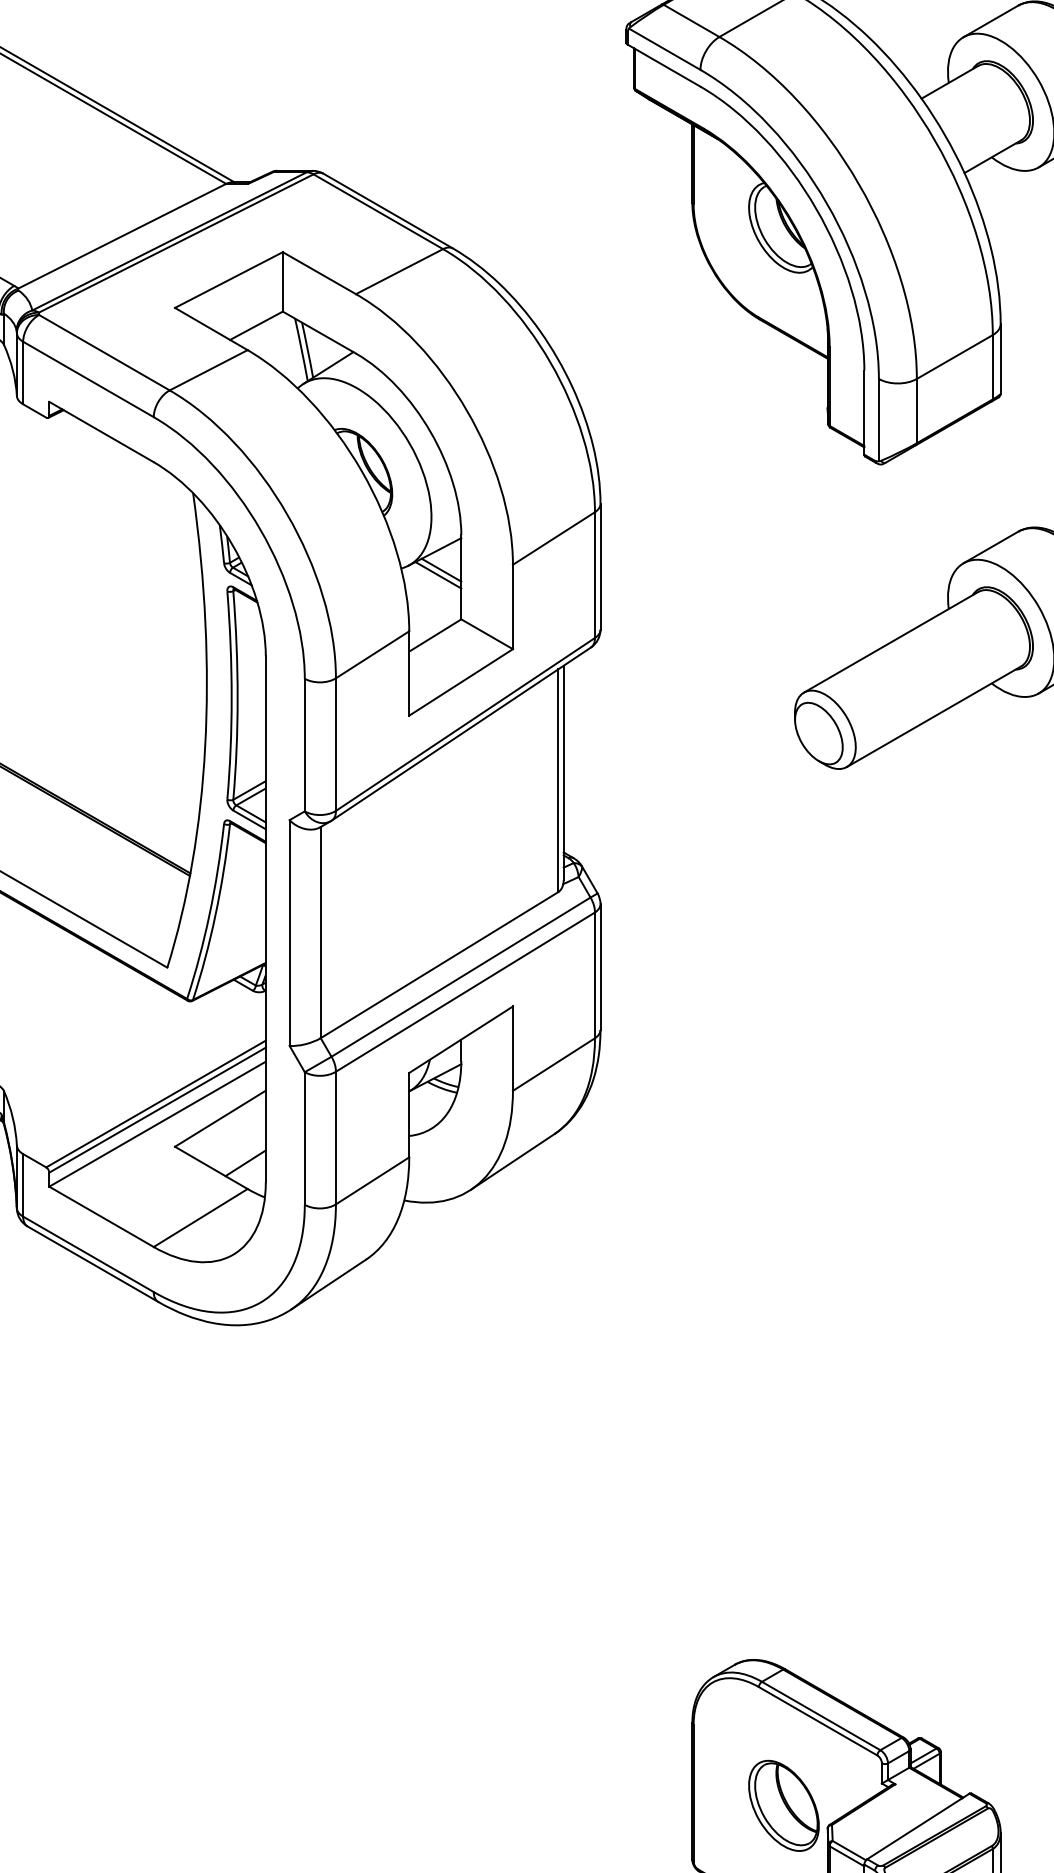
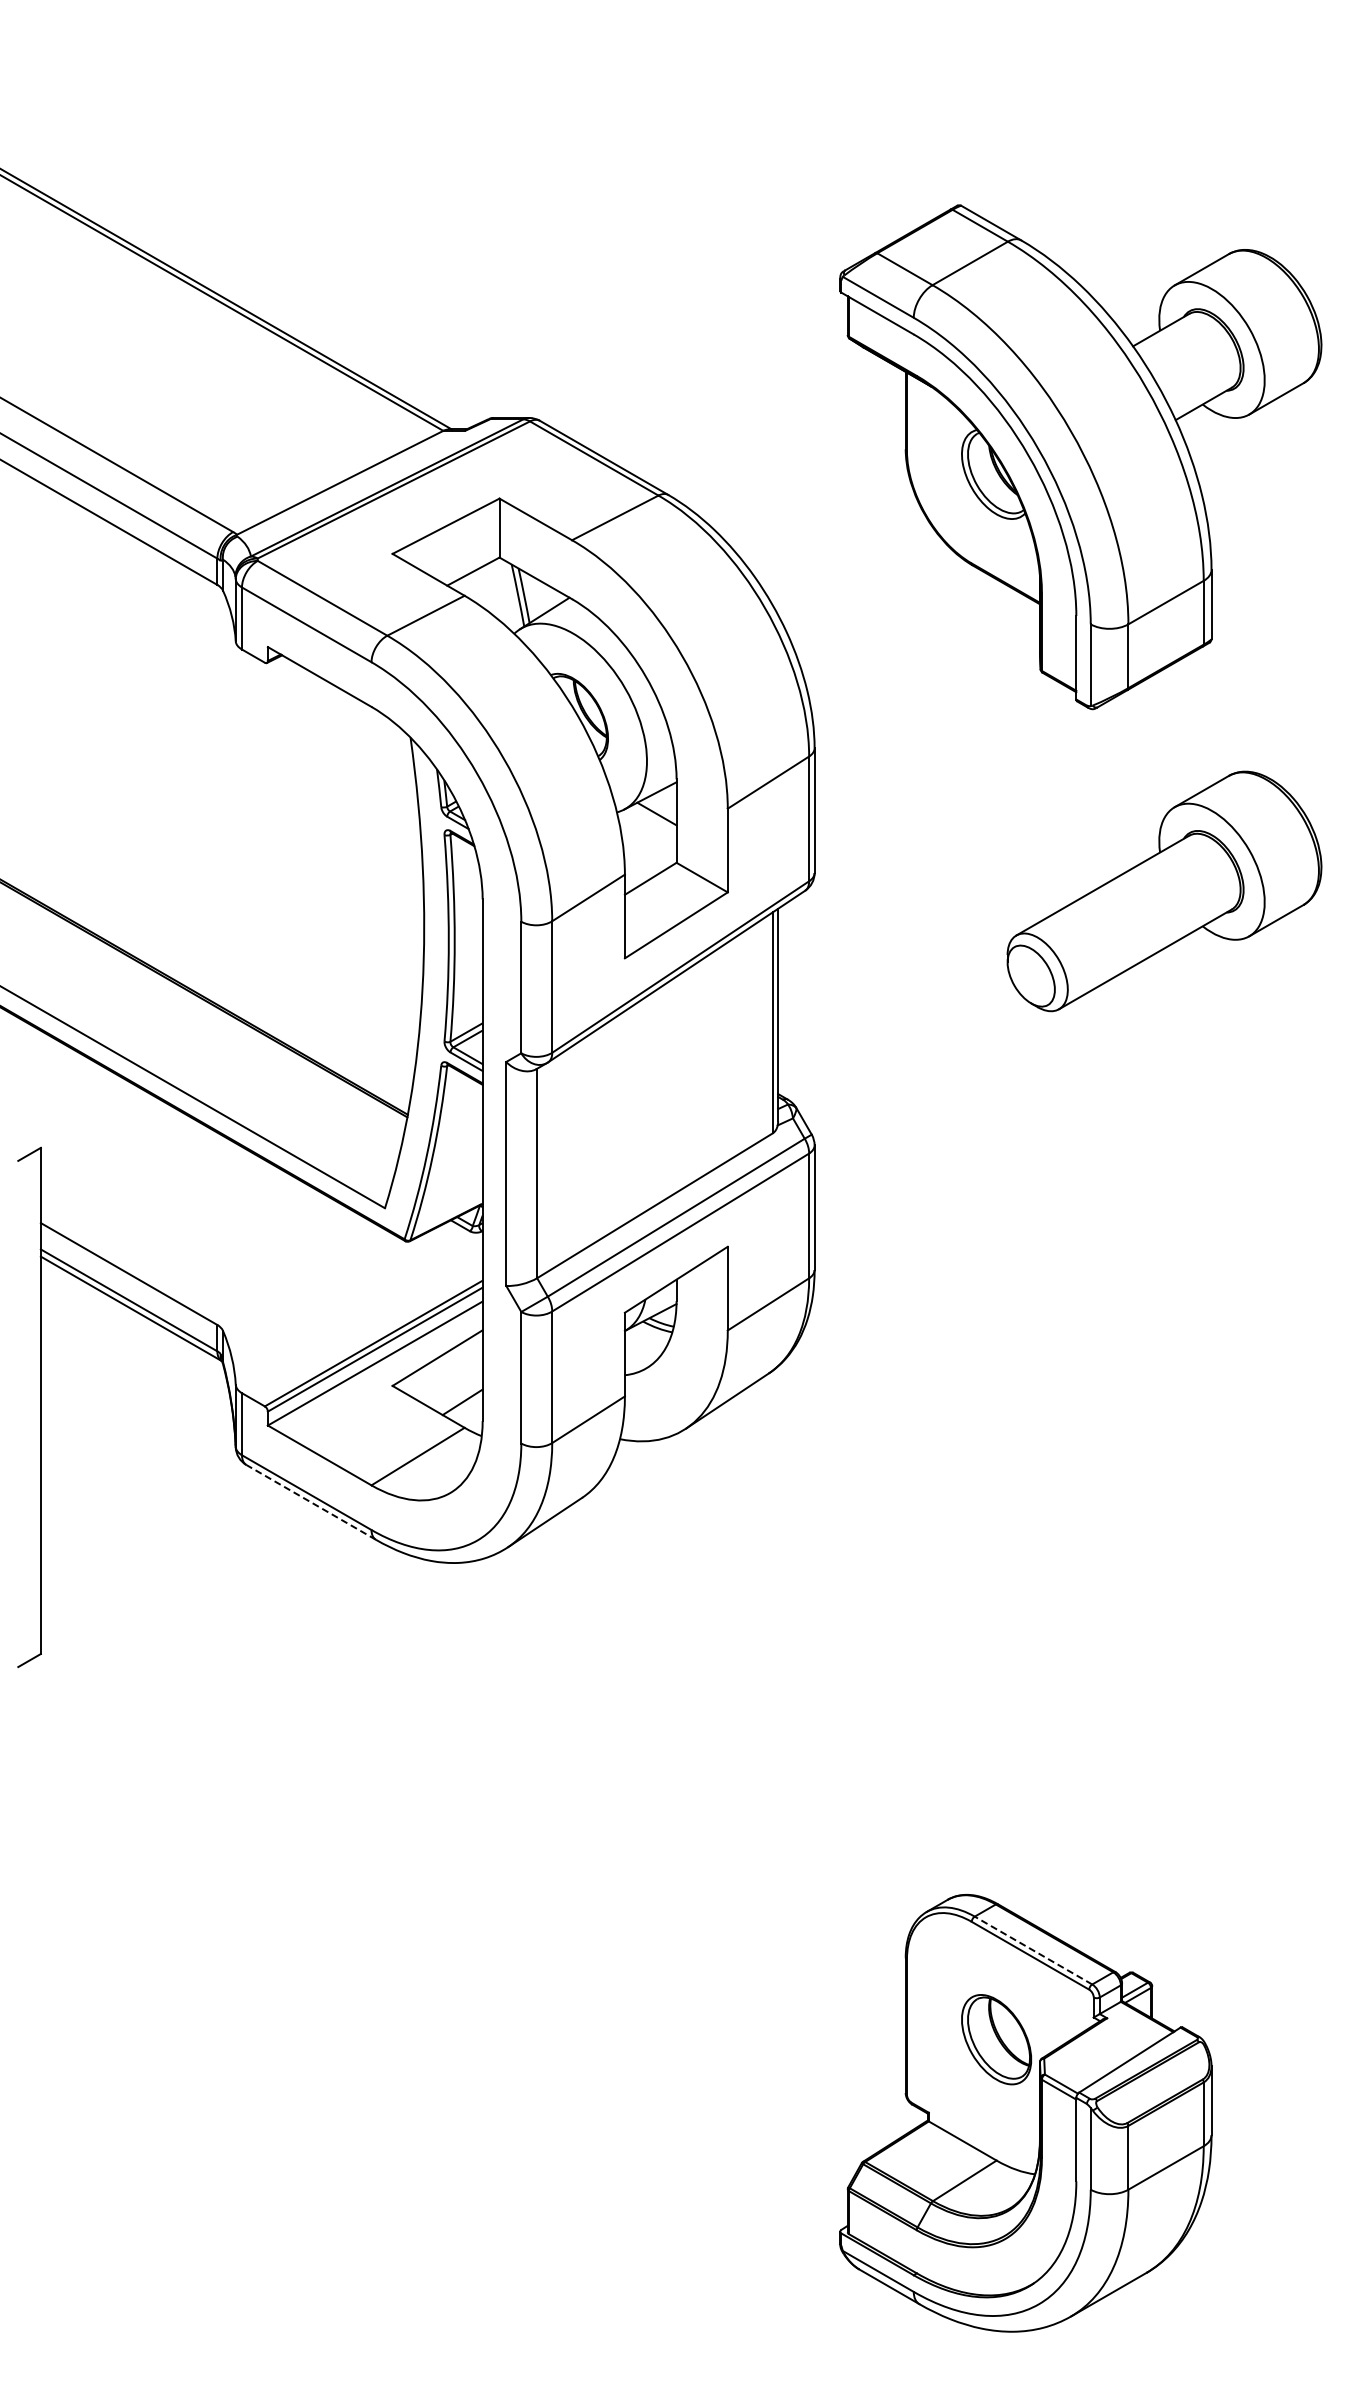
line: (438, 574) -> (653, 818), removed
line: (93, 1264) -> (311, 1502), solid -> dashed
line: (821, 1715) -> (1033, 1950), solid -> dashed

